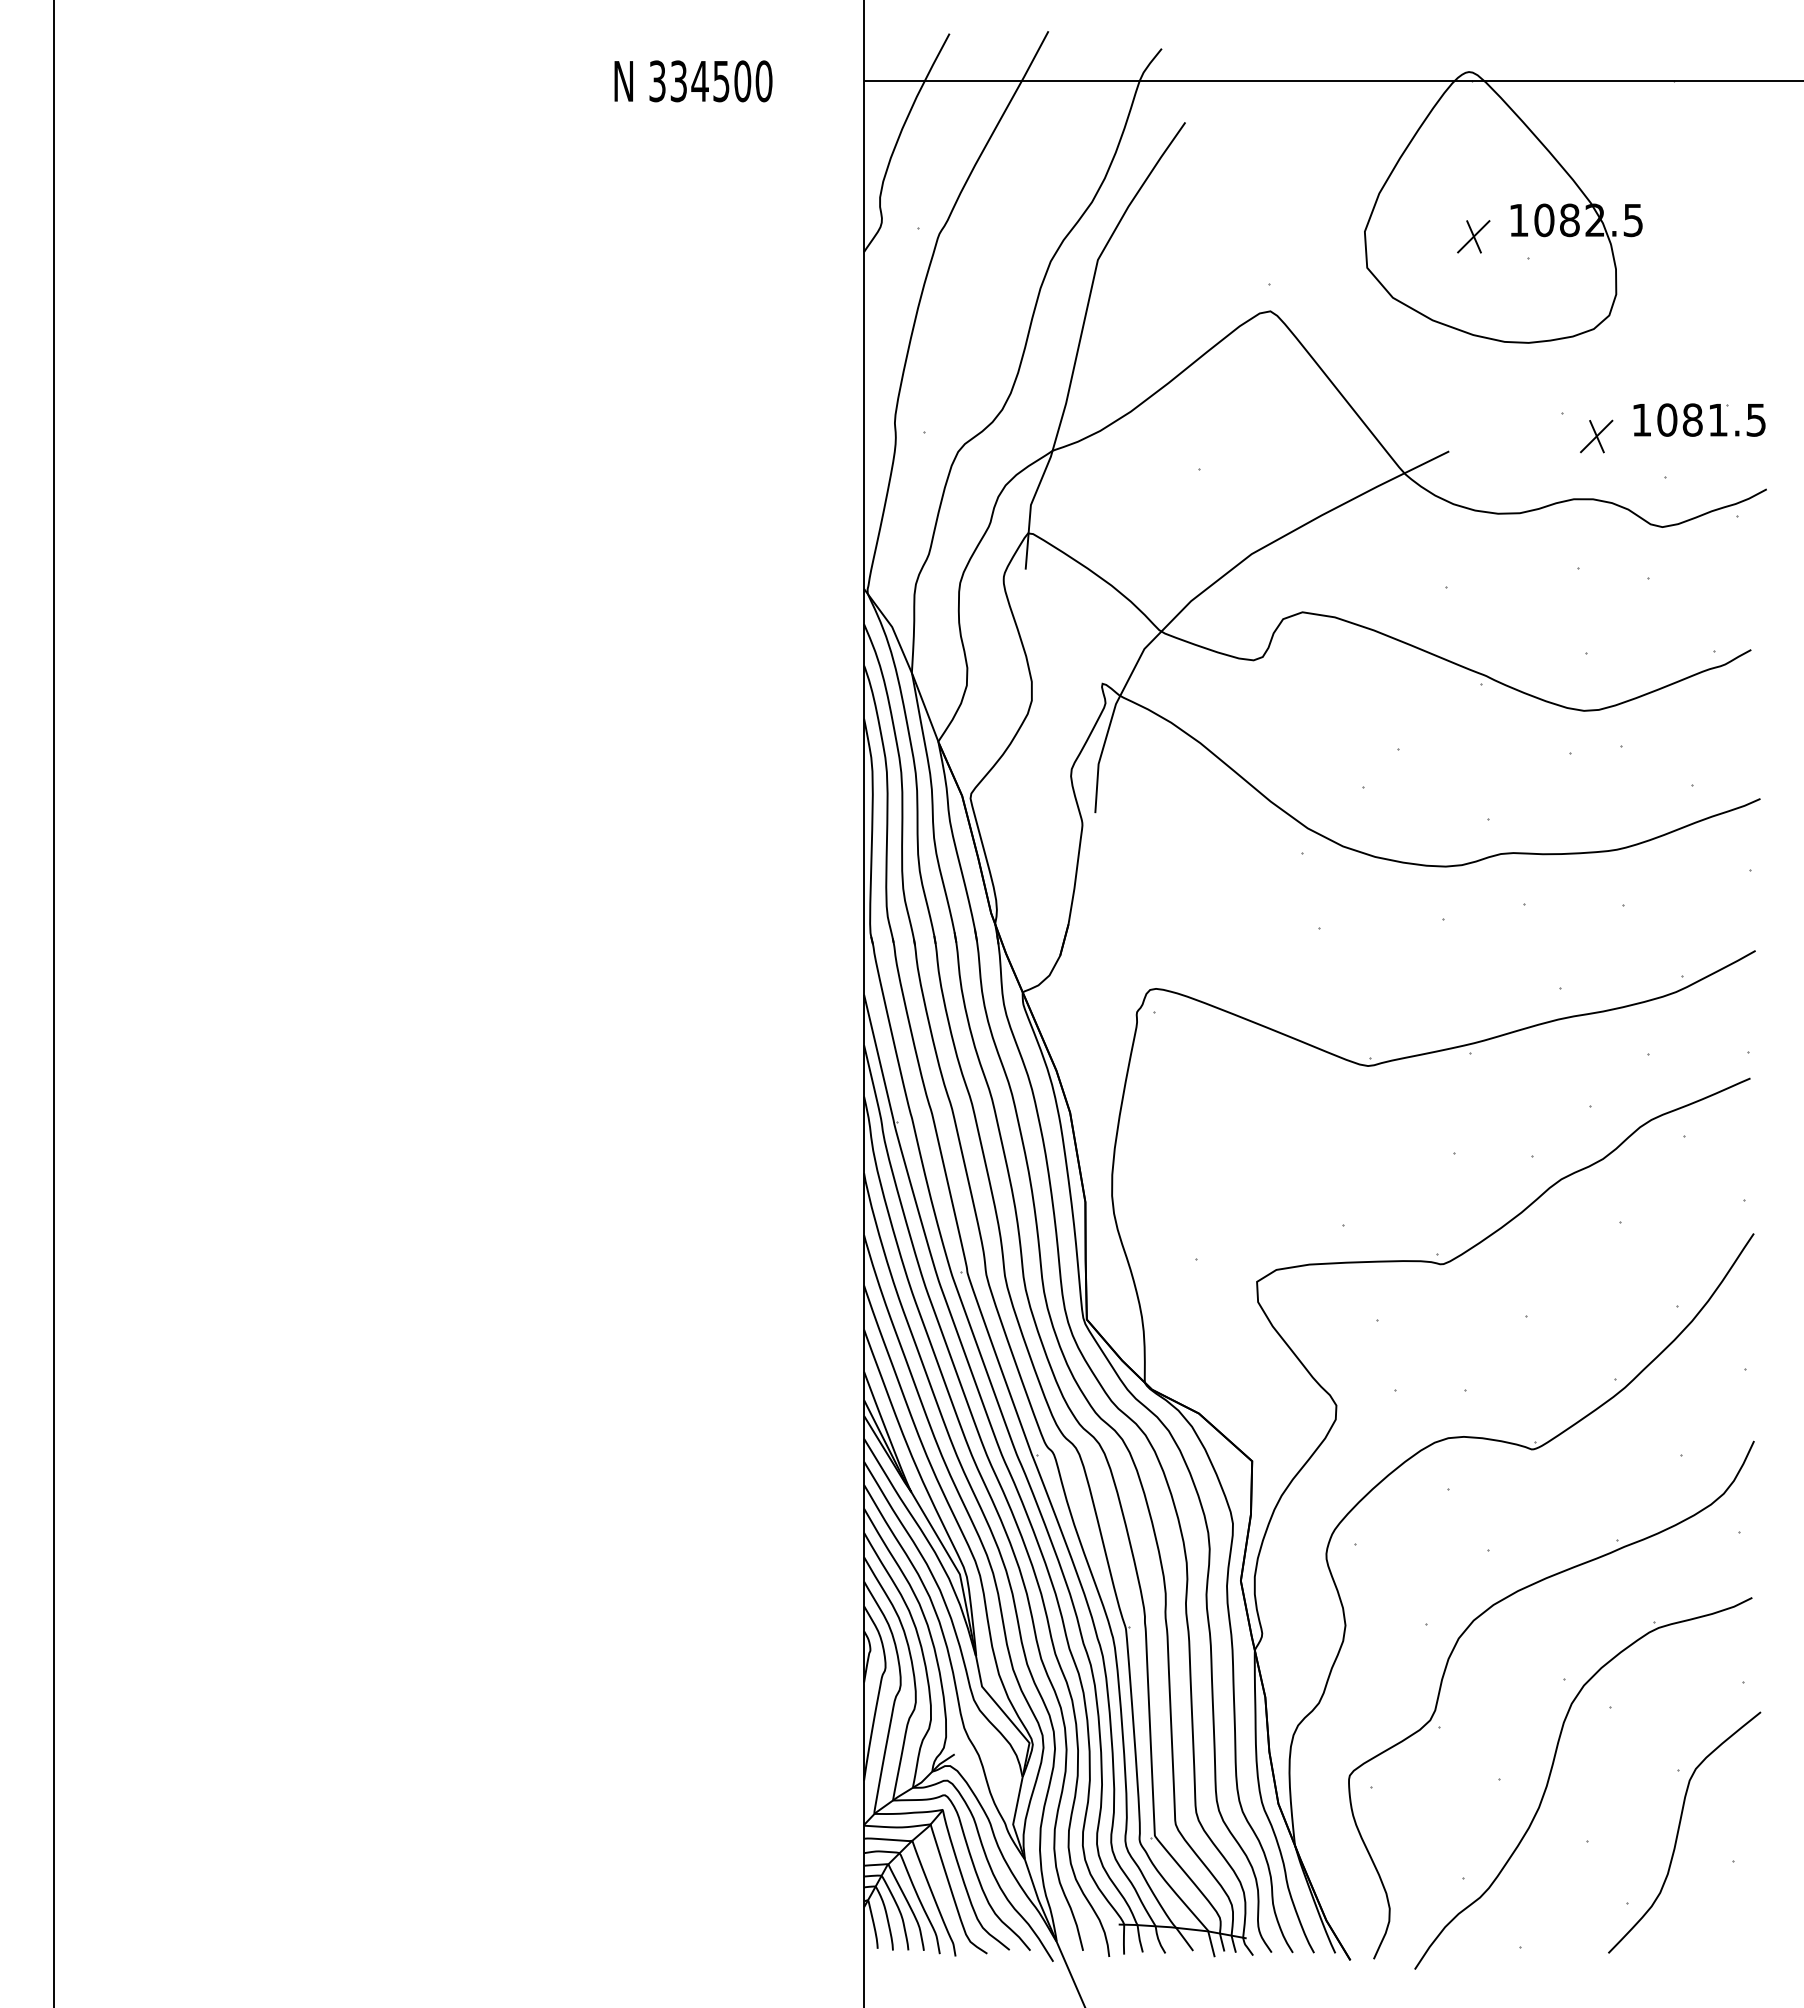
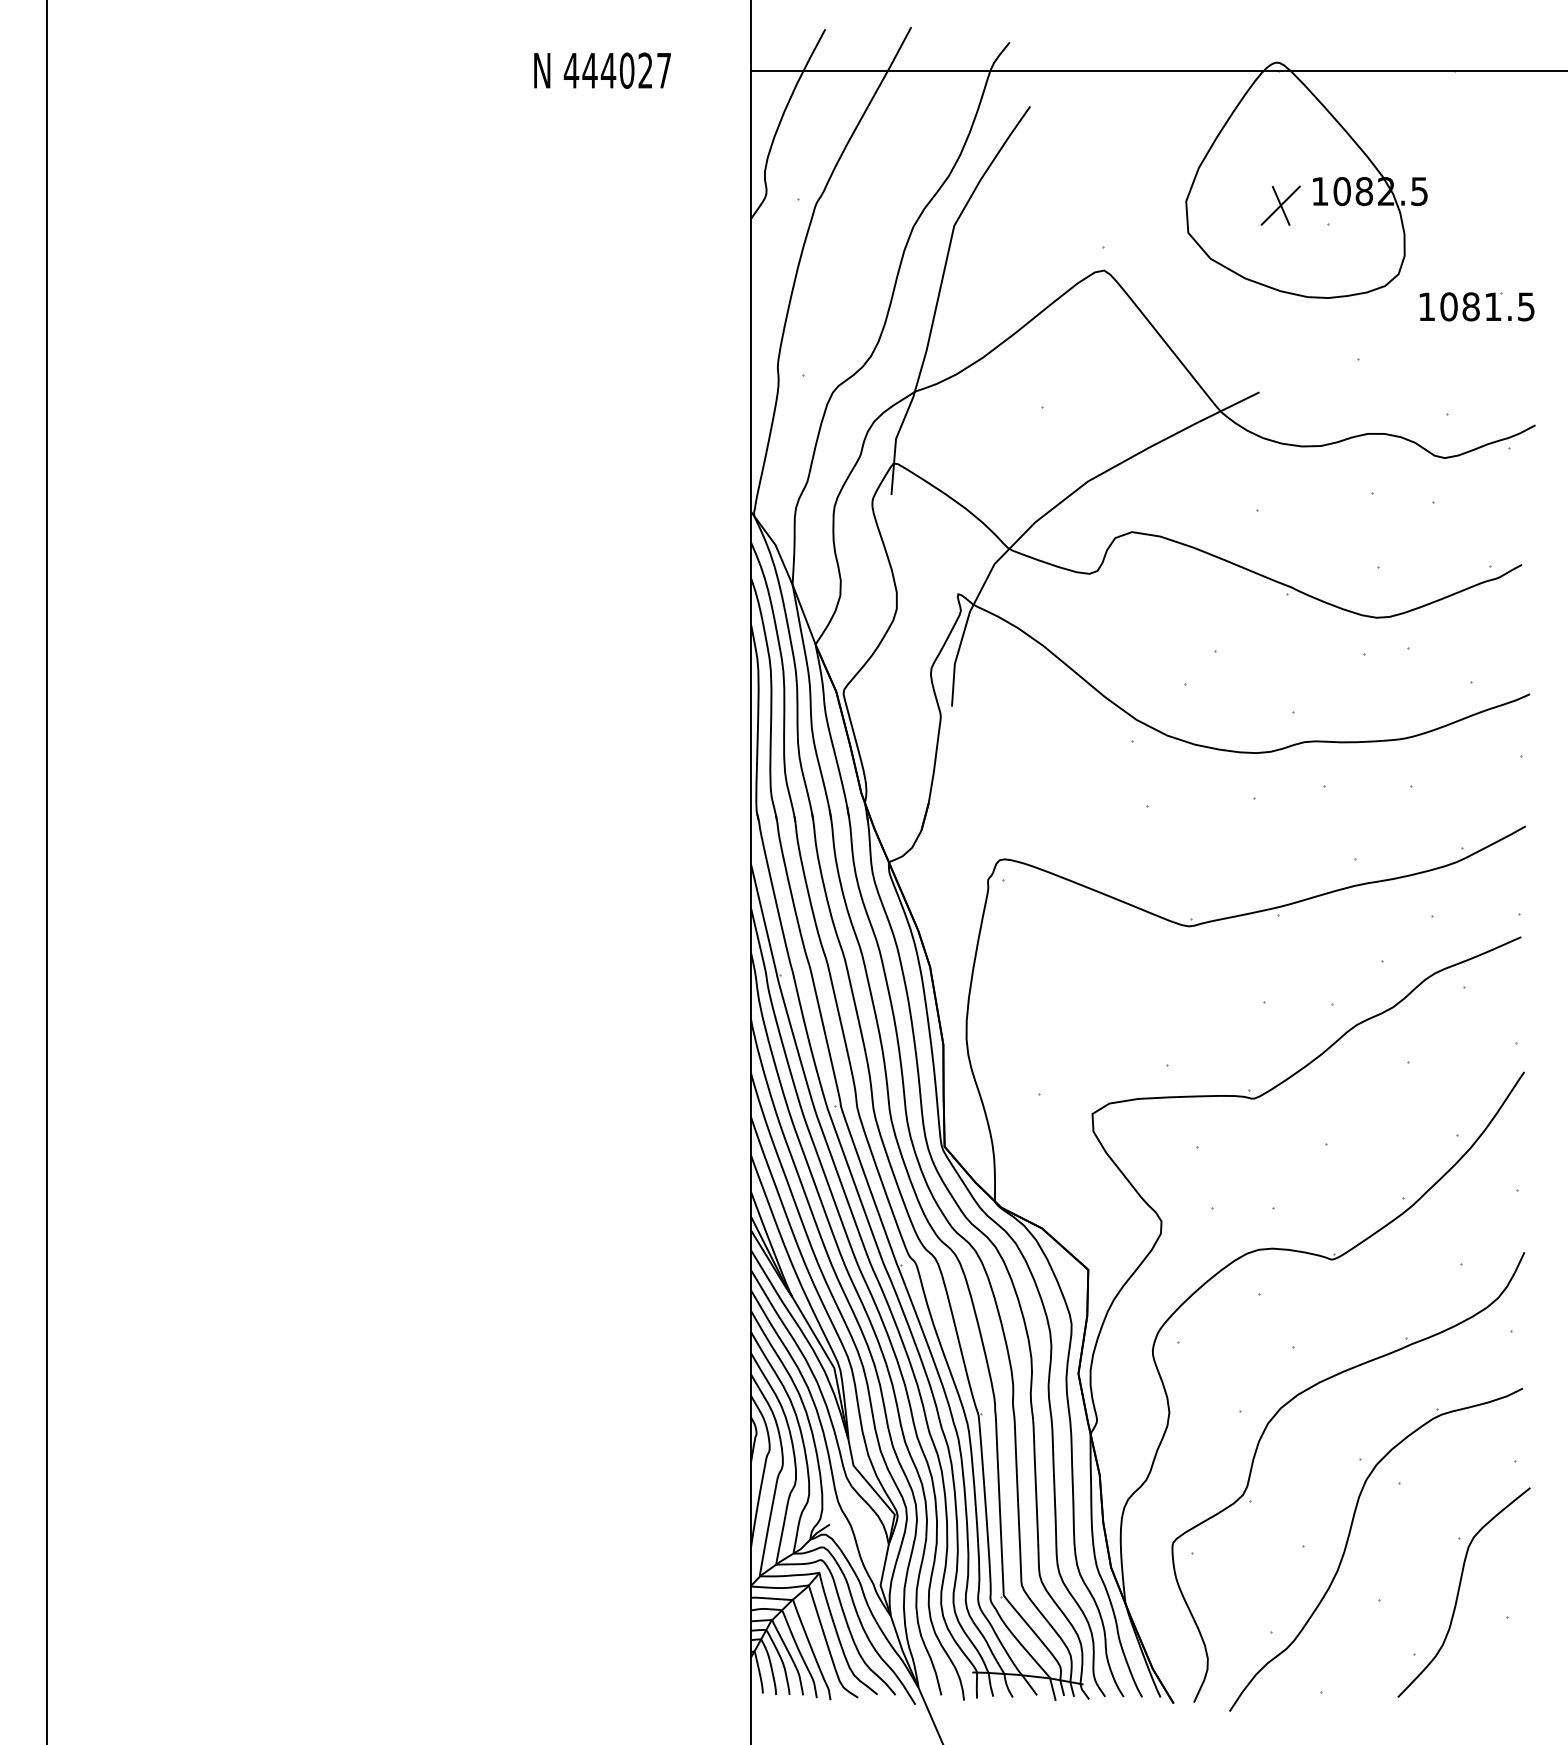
text: (710, 81) -> (617, 70), 334500 -> 444027
part: (1473, 236) -> (1280, 205), size x1.4
part: (1699, 419) -> (1477, 306), moved
part: (1596, 436) -> (1387, 379), removed

